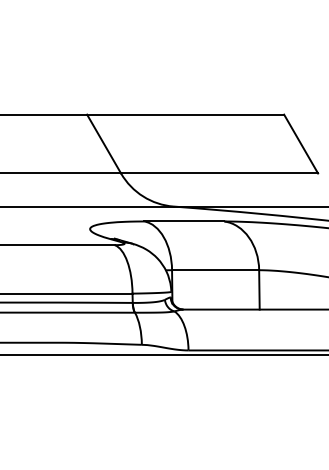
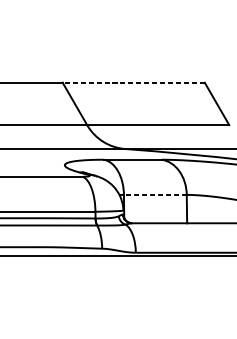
line: (185, 114) -> (133, 82), solid -> dashed
line: (215, 270) -> (155, 195), solid -> dashed

